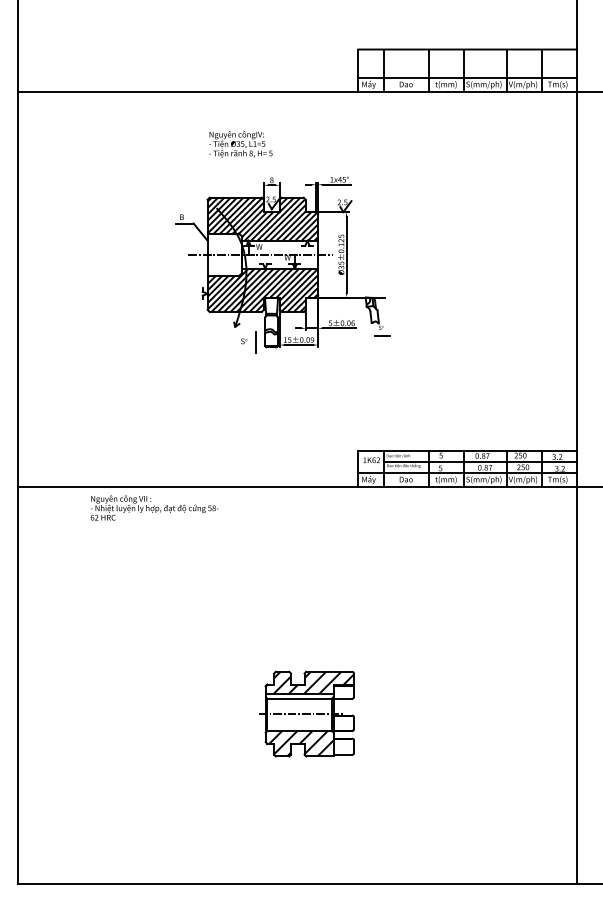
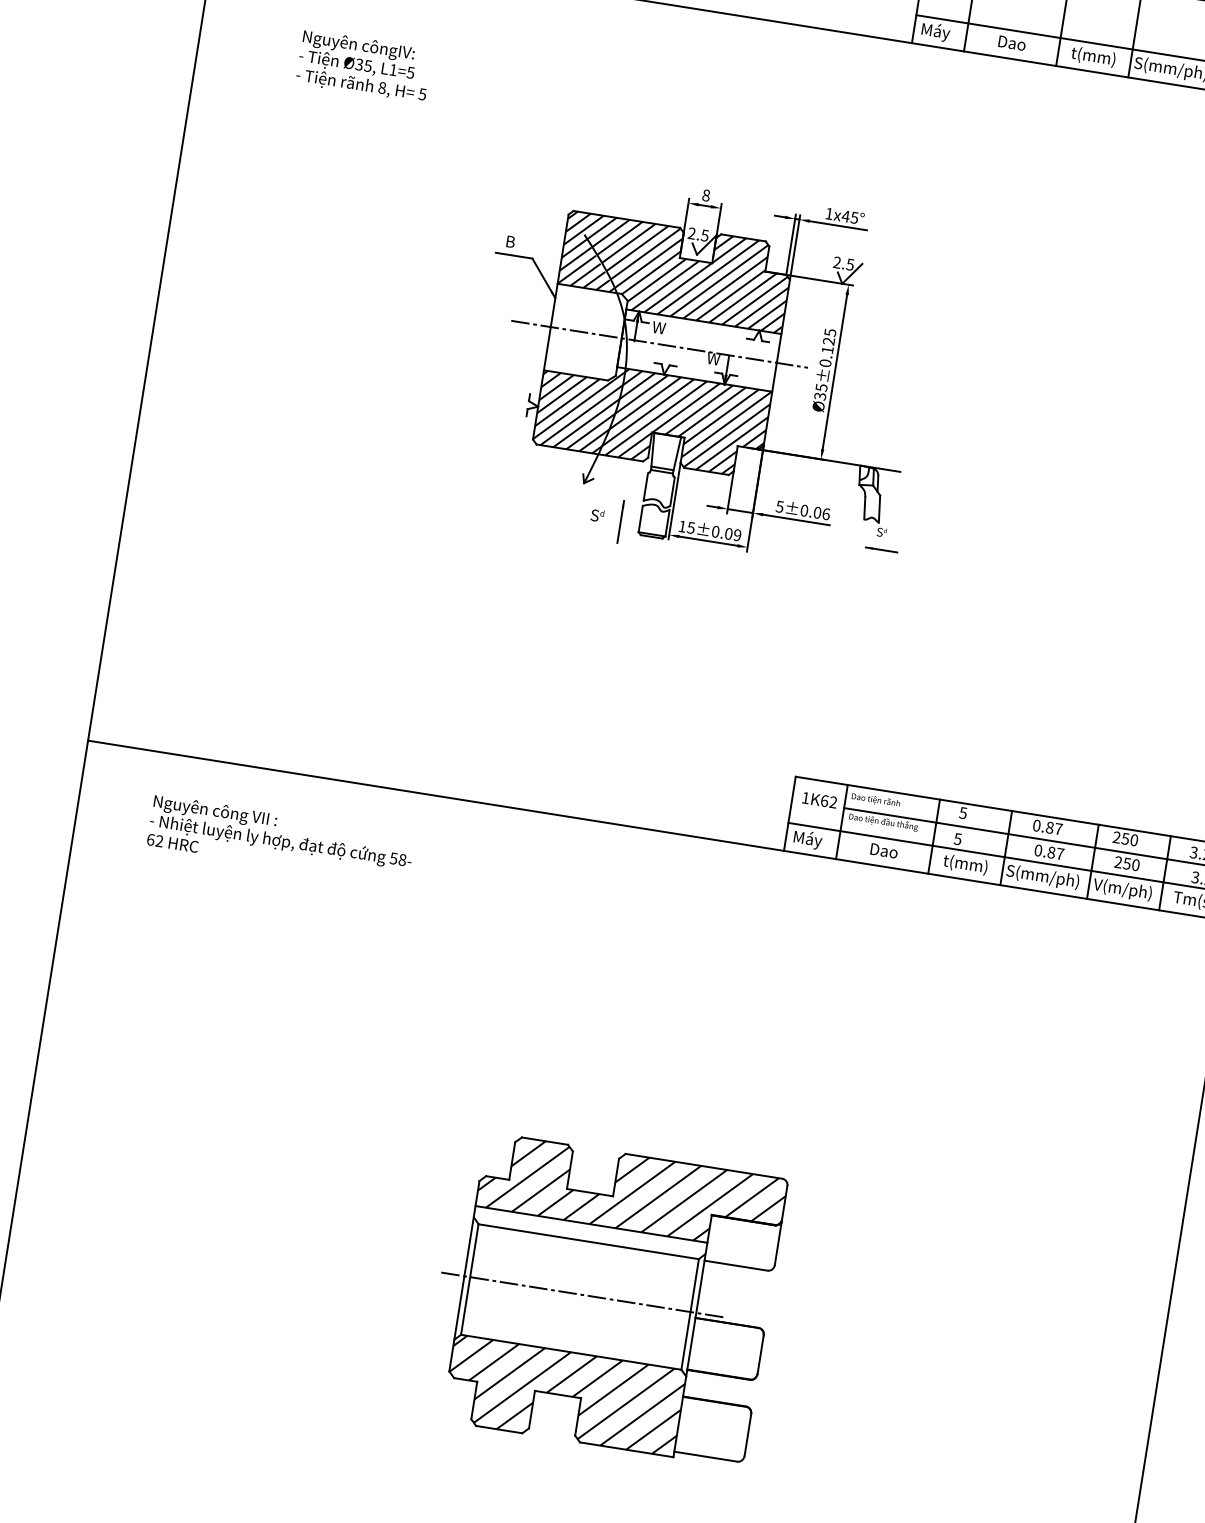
text: (240, 144) -> (363, 66), moved
text: (154, 507) -> (280, 839), moved
part: (306, 713) -> (604, 1296), size x1.67

